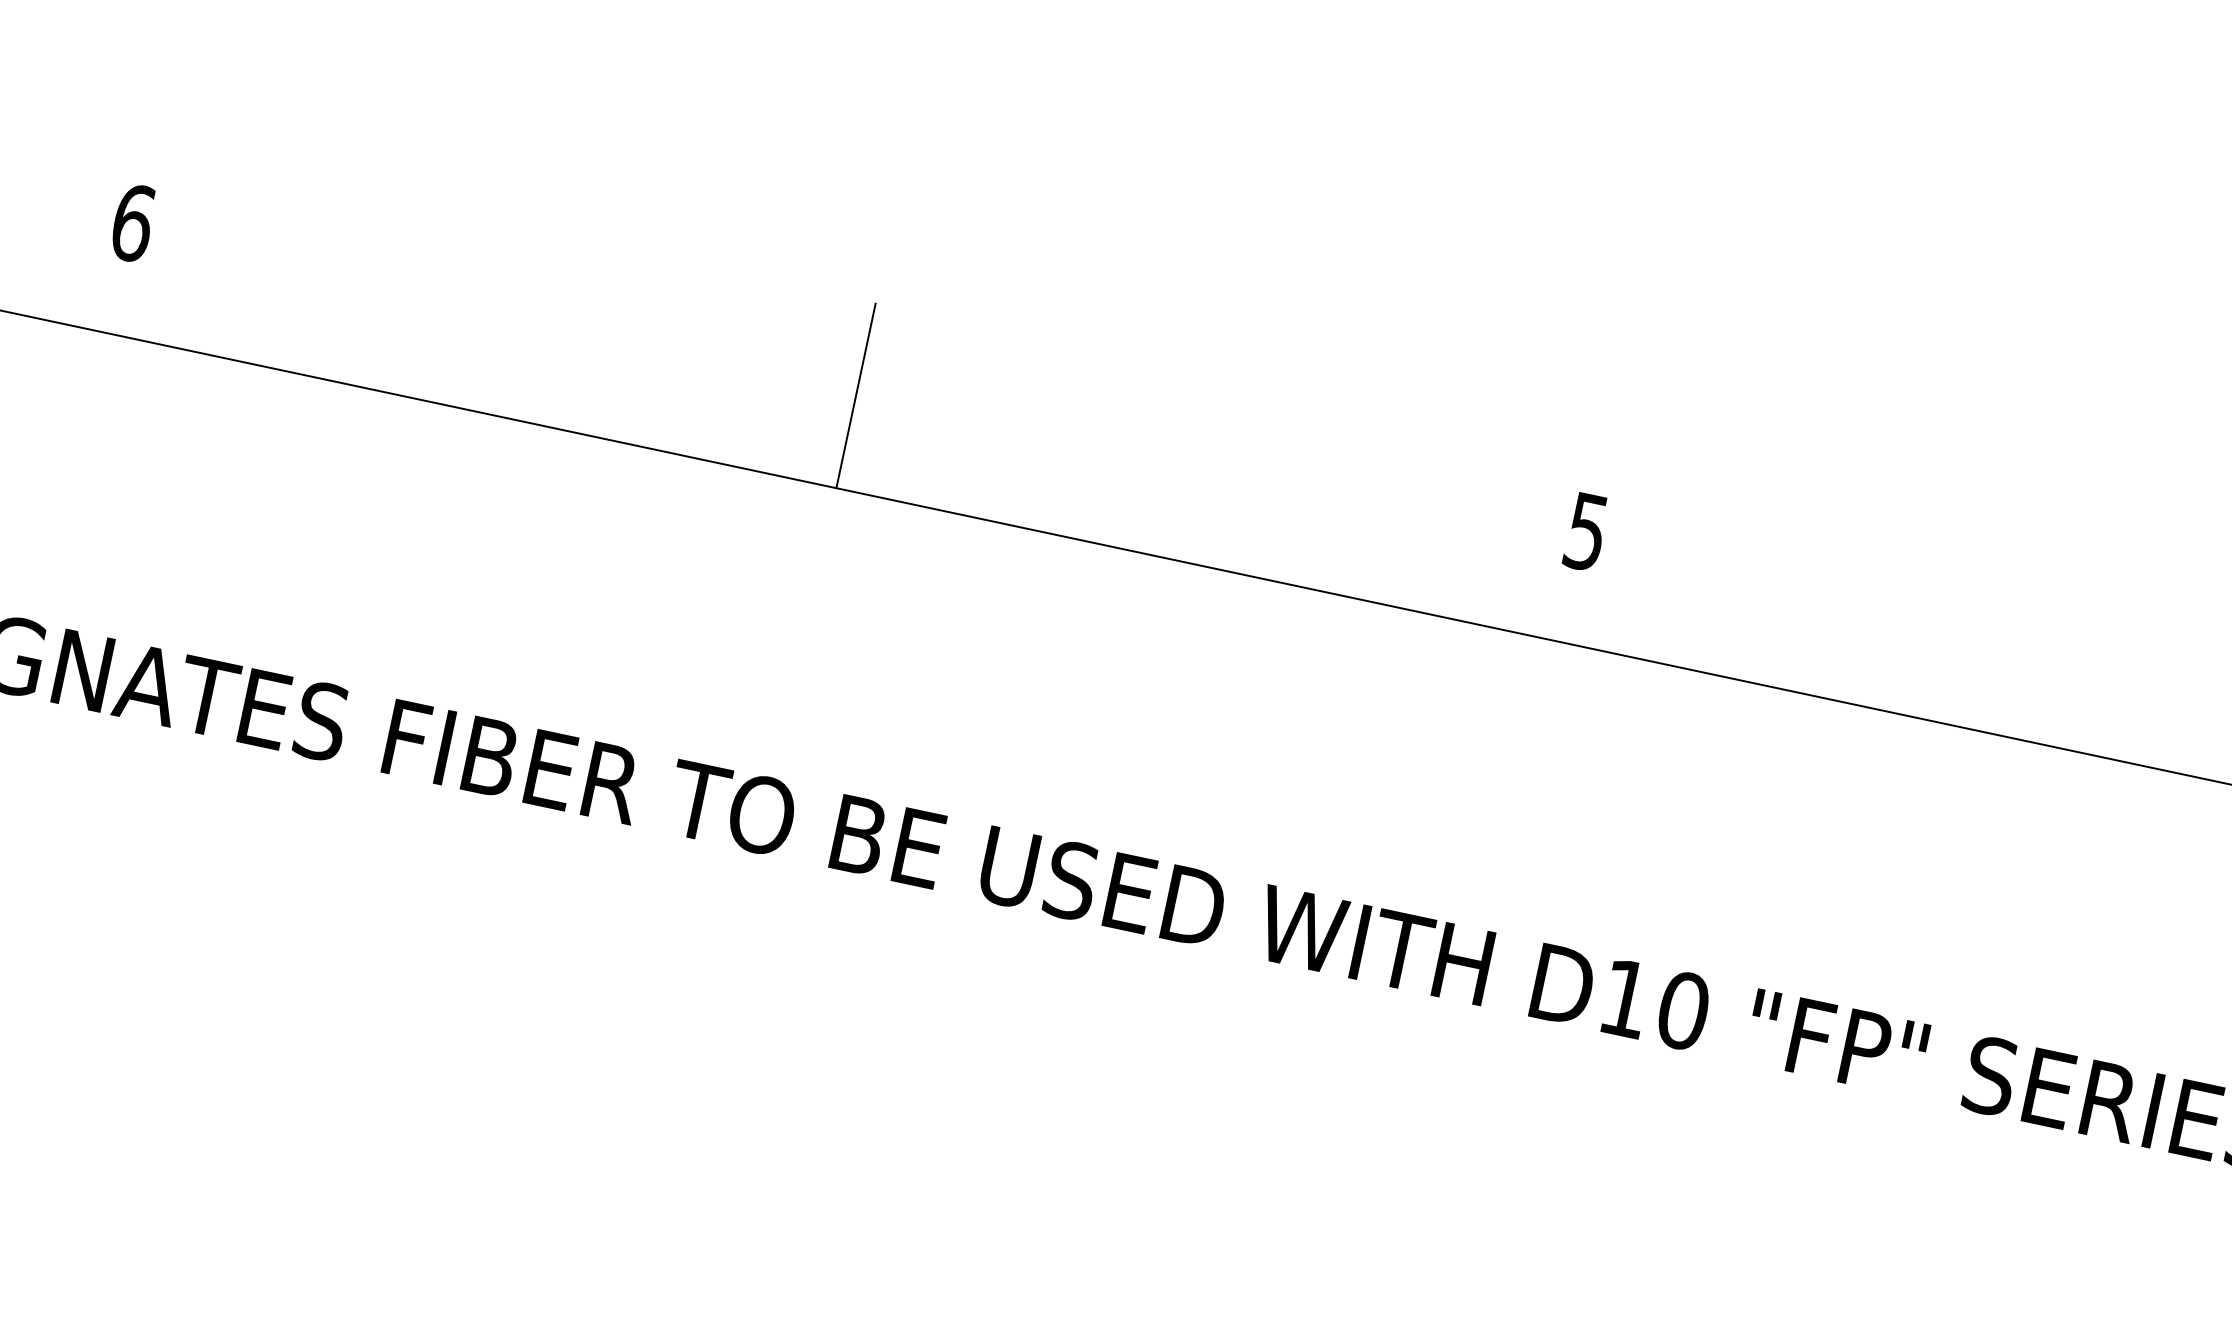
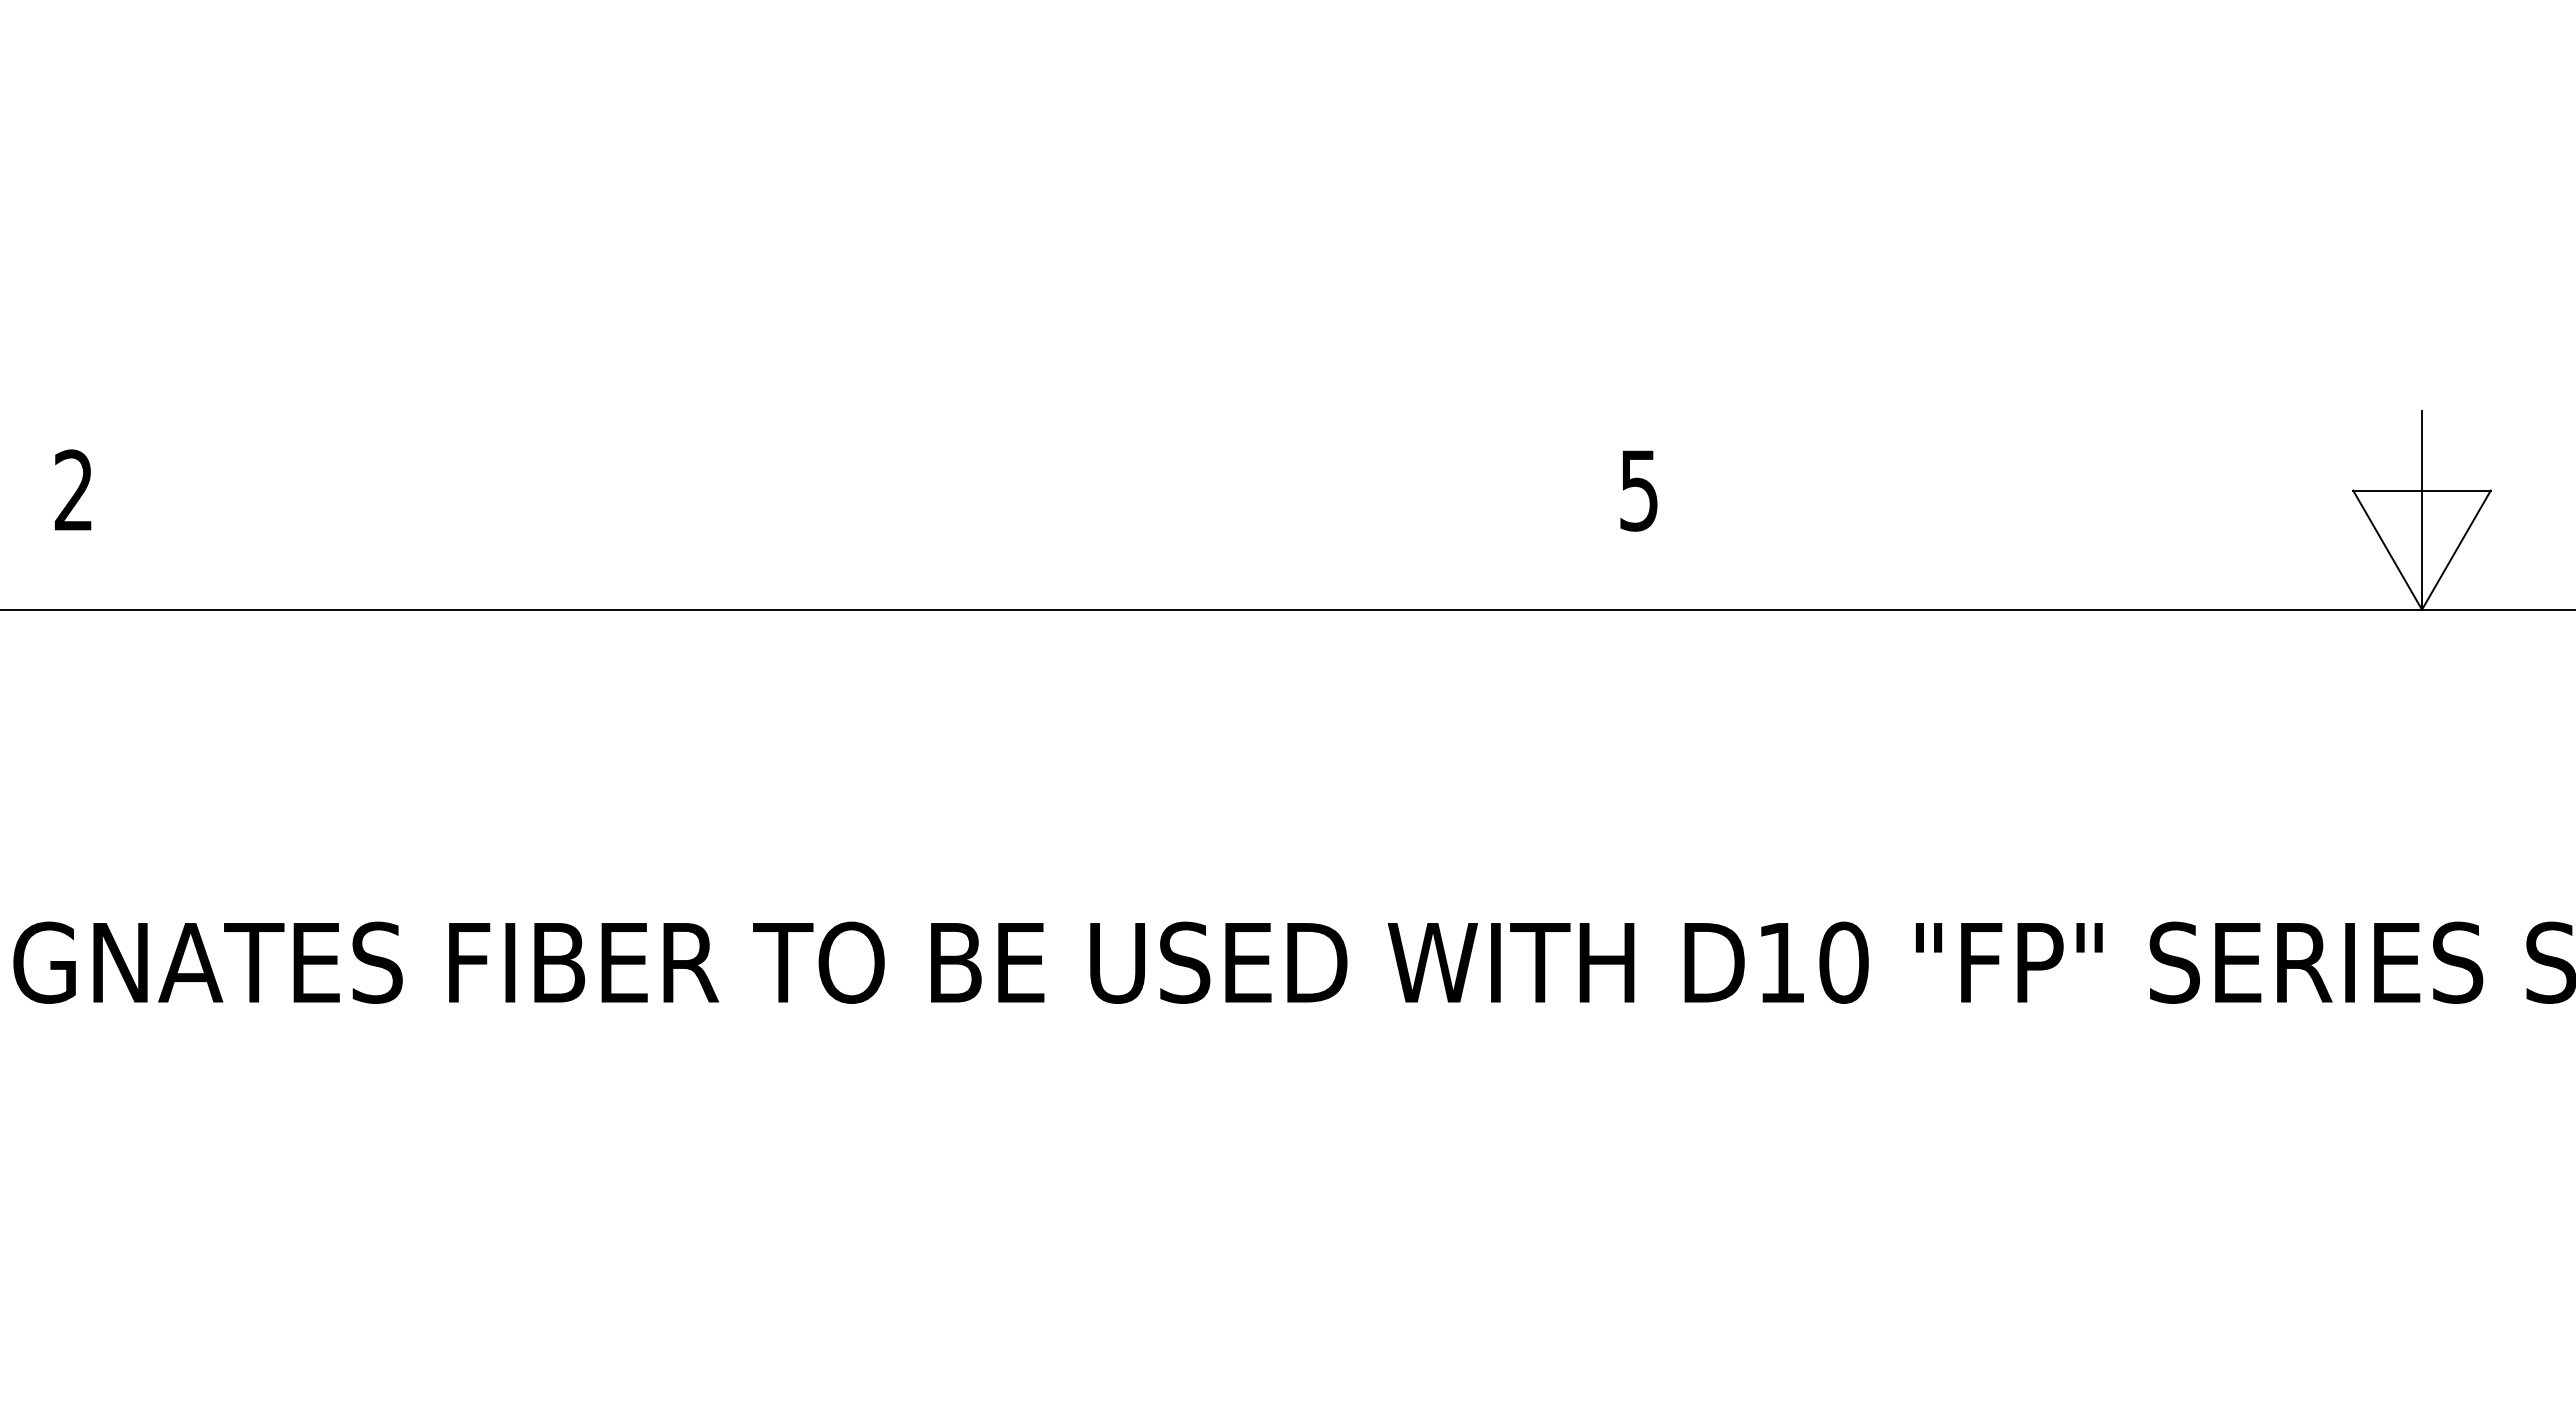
text: (133, 223) -> (74, 490), 6 -> 2
line: (855, 395) -> (856, 510), removed

